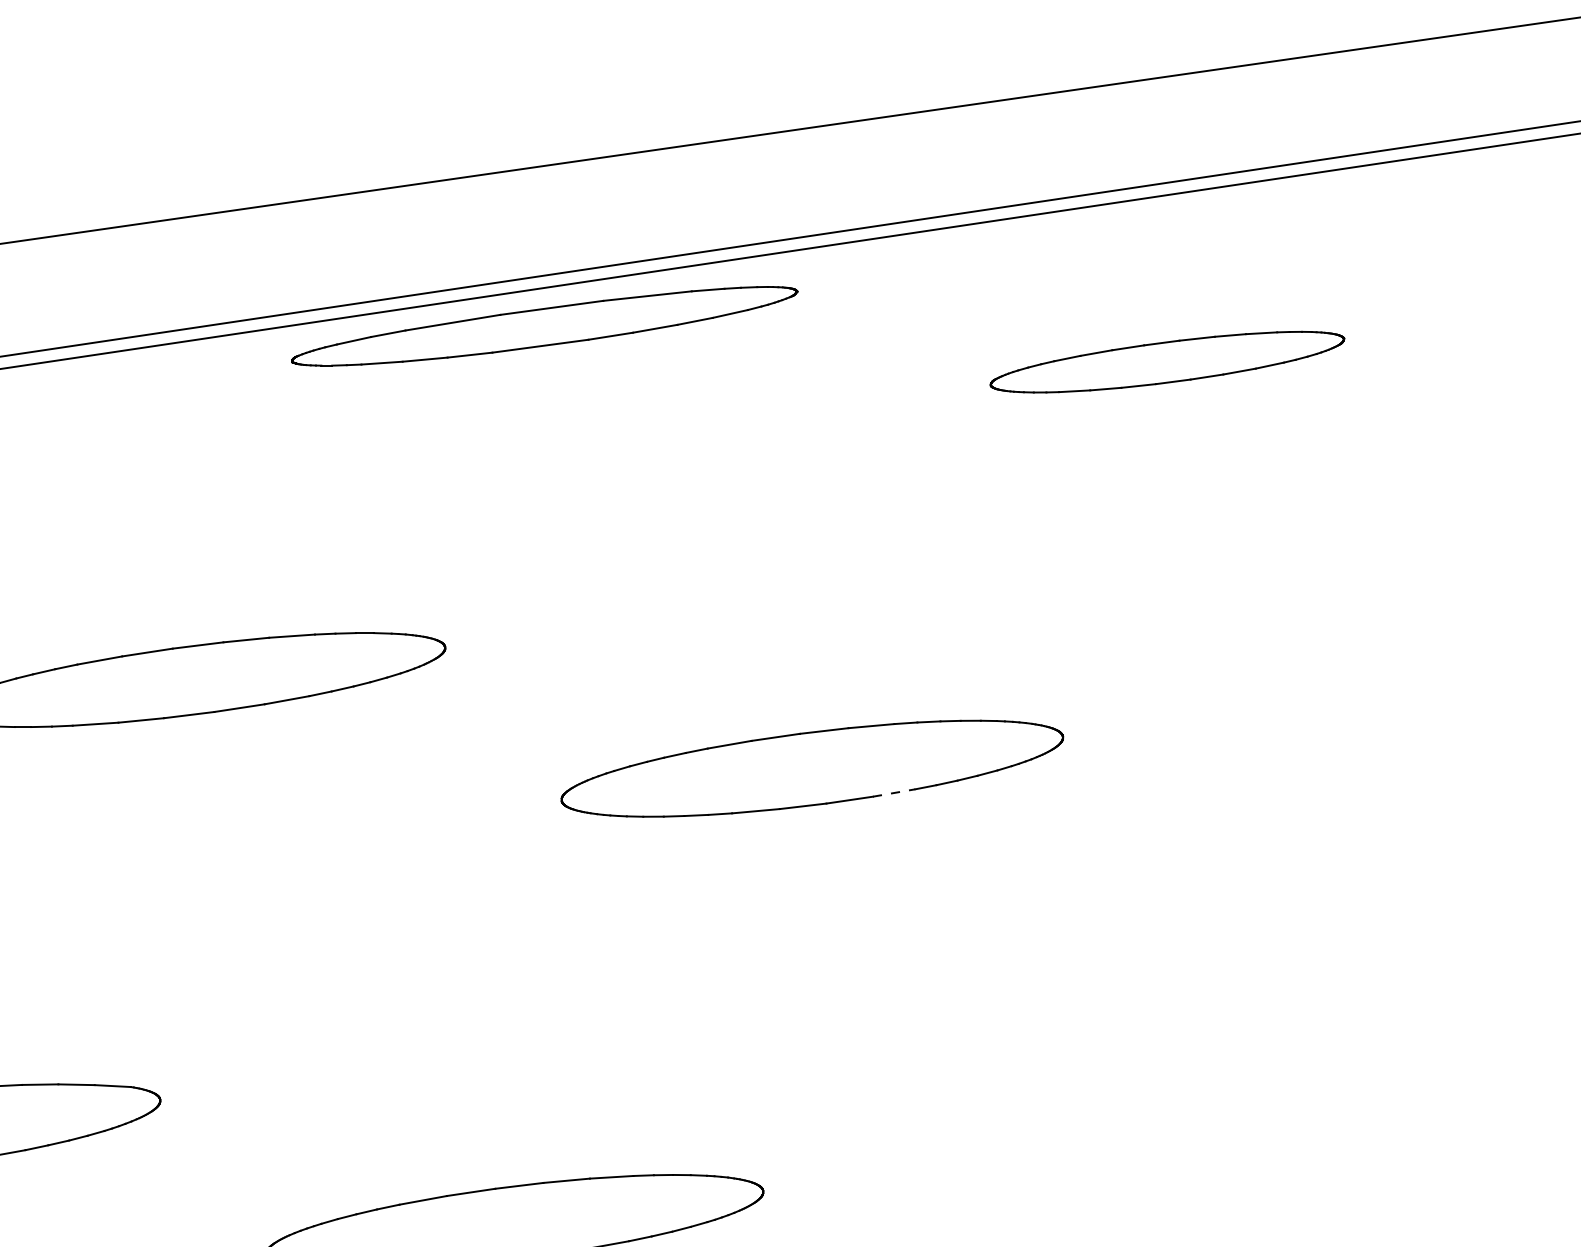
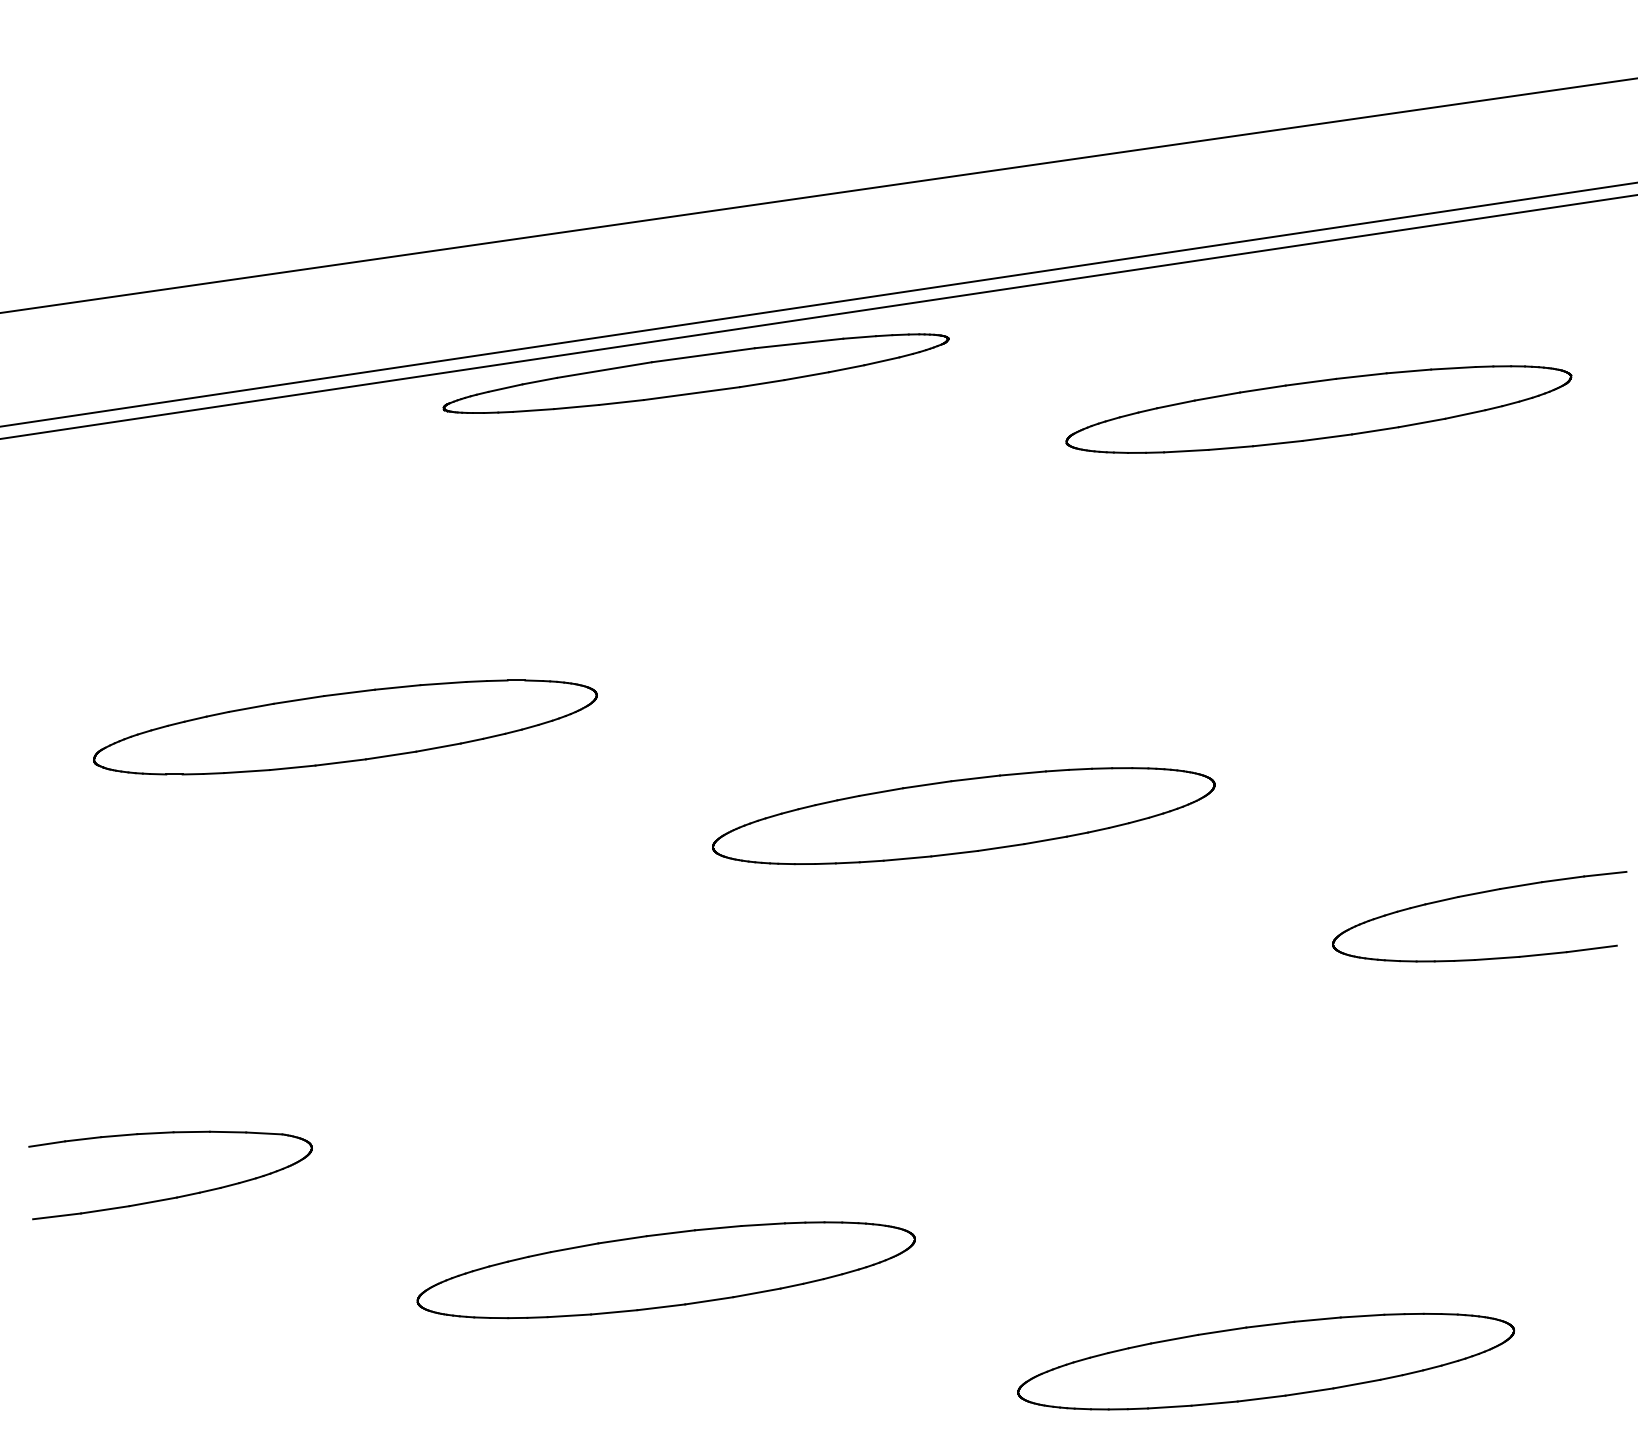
part: (1167, 362) -> (1318, 409), size x1.43
line: (894, 793) -> (1045, 840), dashed -> solid
part: (1327, 847) -> (1478, 894), added

